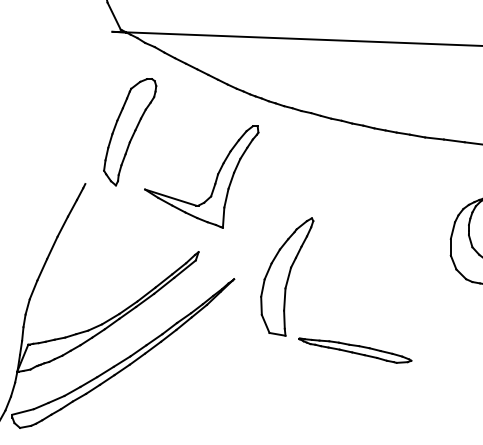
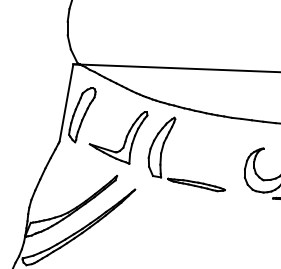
line: (98, 107) -> (66, 102), added
part: (290, 280) -> (163, 149), moved

